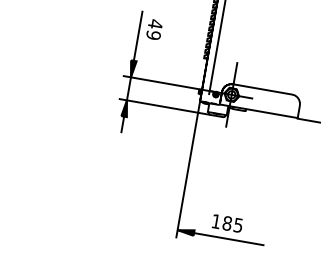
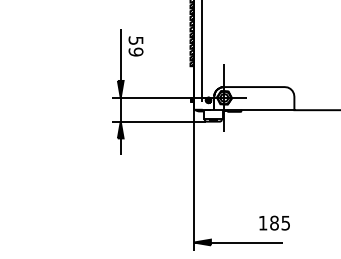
text: (155, 24) -> (135, 40), 49 -> 59
text: (227, 222) -> (274, 222), moved

